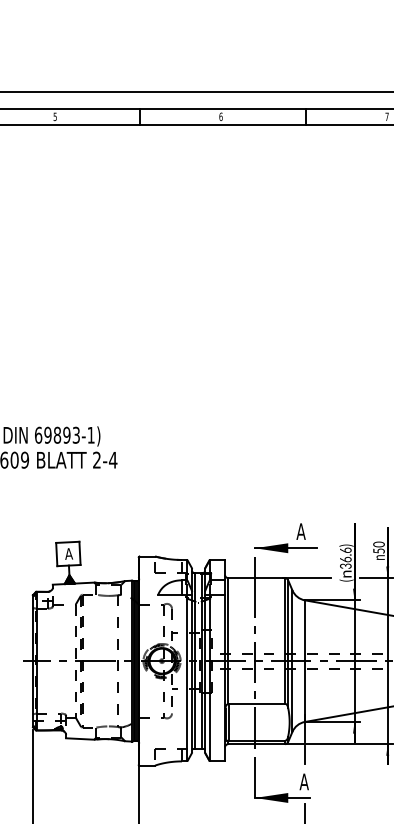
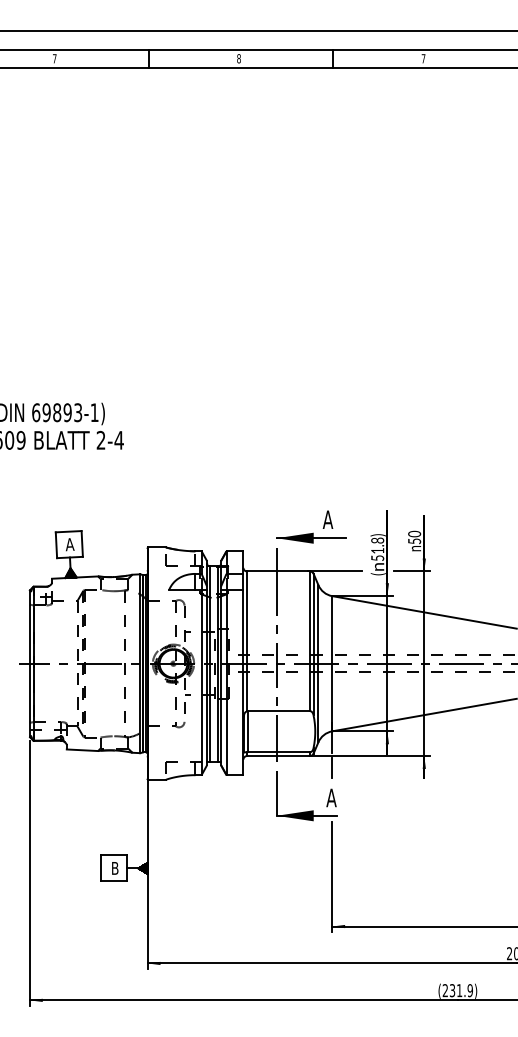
text: (55, 116) -> (54, 58), 5 -> 7
text: (220, 116) -> (238, 58), 6 -> 8
text: (345, 558) -> (377, 549), 36.6) -> 51.8)

